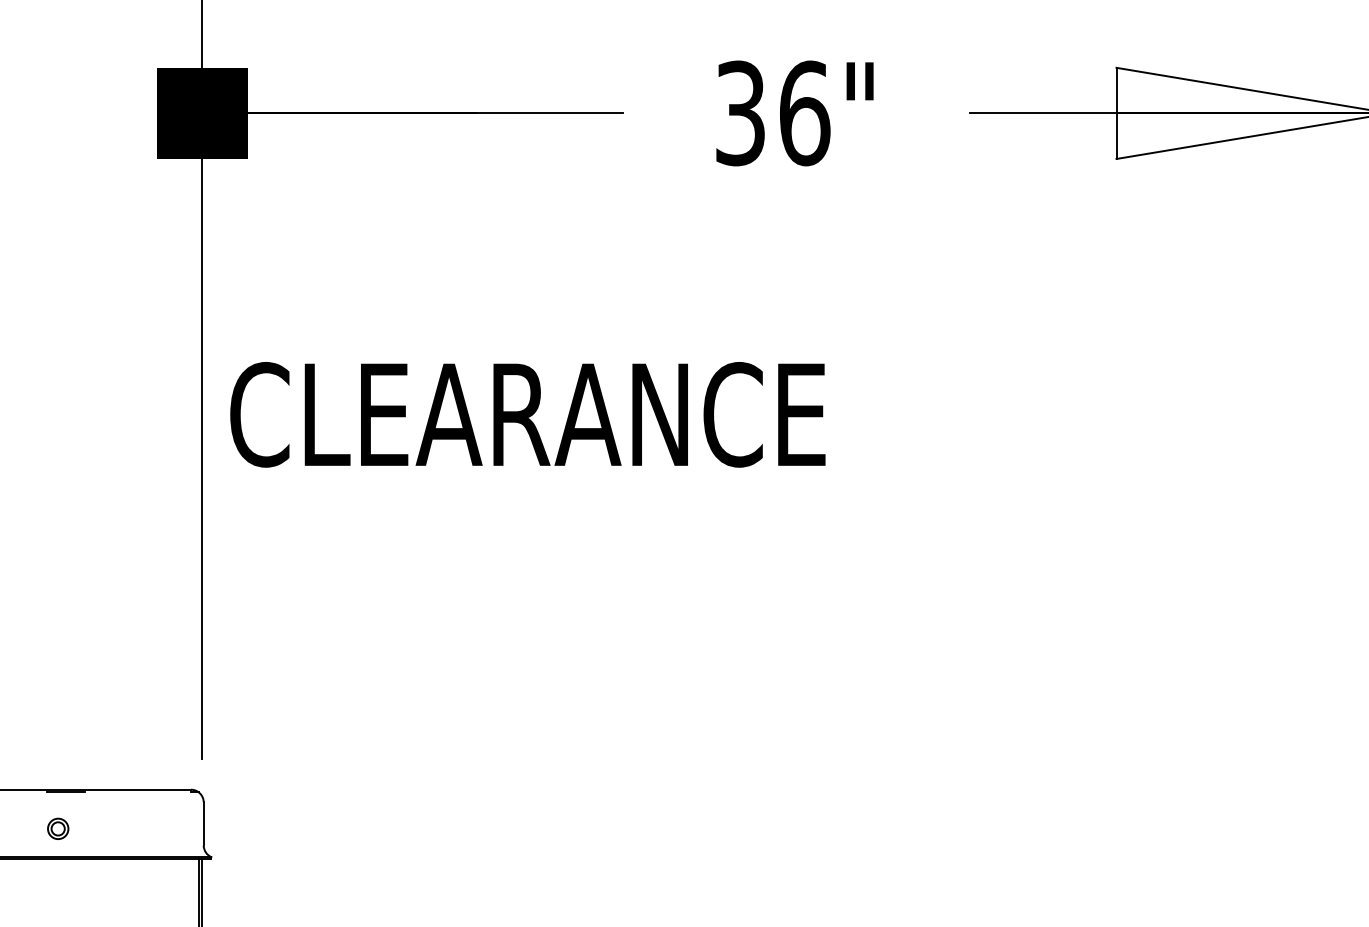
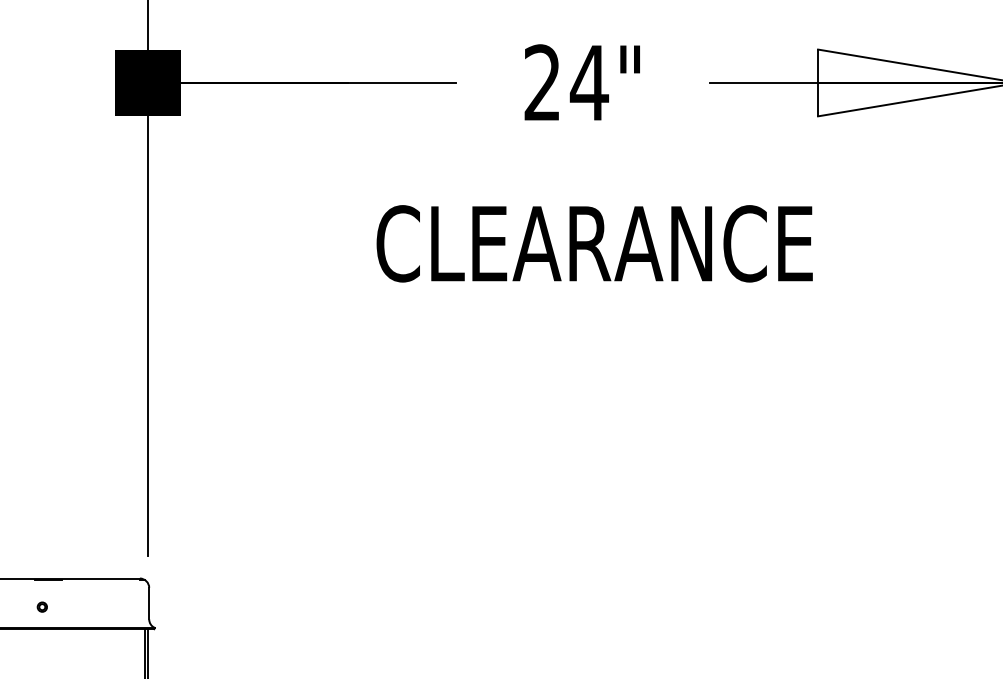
text: (773, 112) -> (566, 82), 36" -> 24"
text: (527, 414) -> (594, 243), moved
part: (56, 827) -> (41, 606), size x0.62

